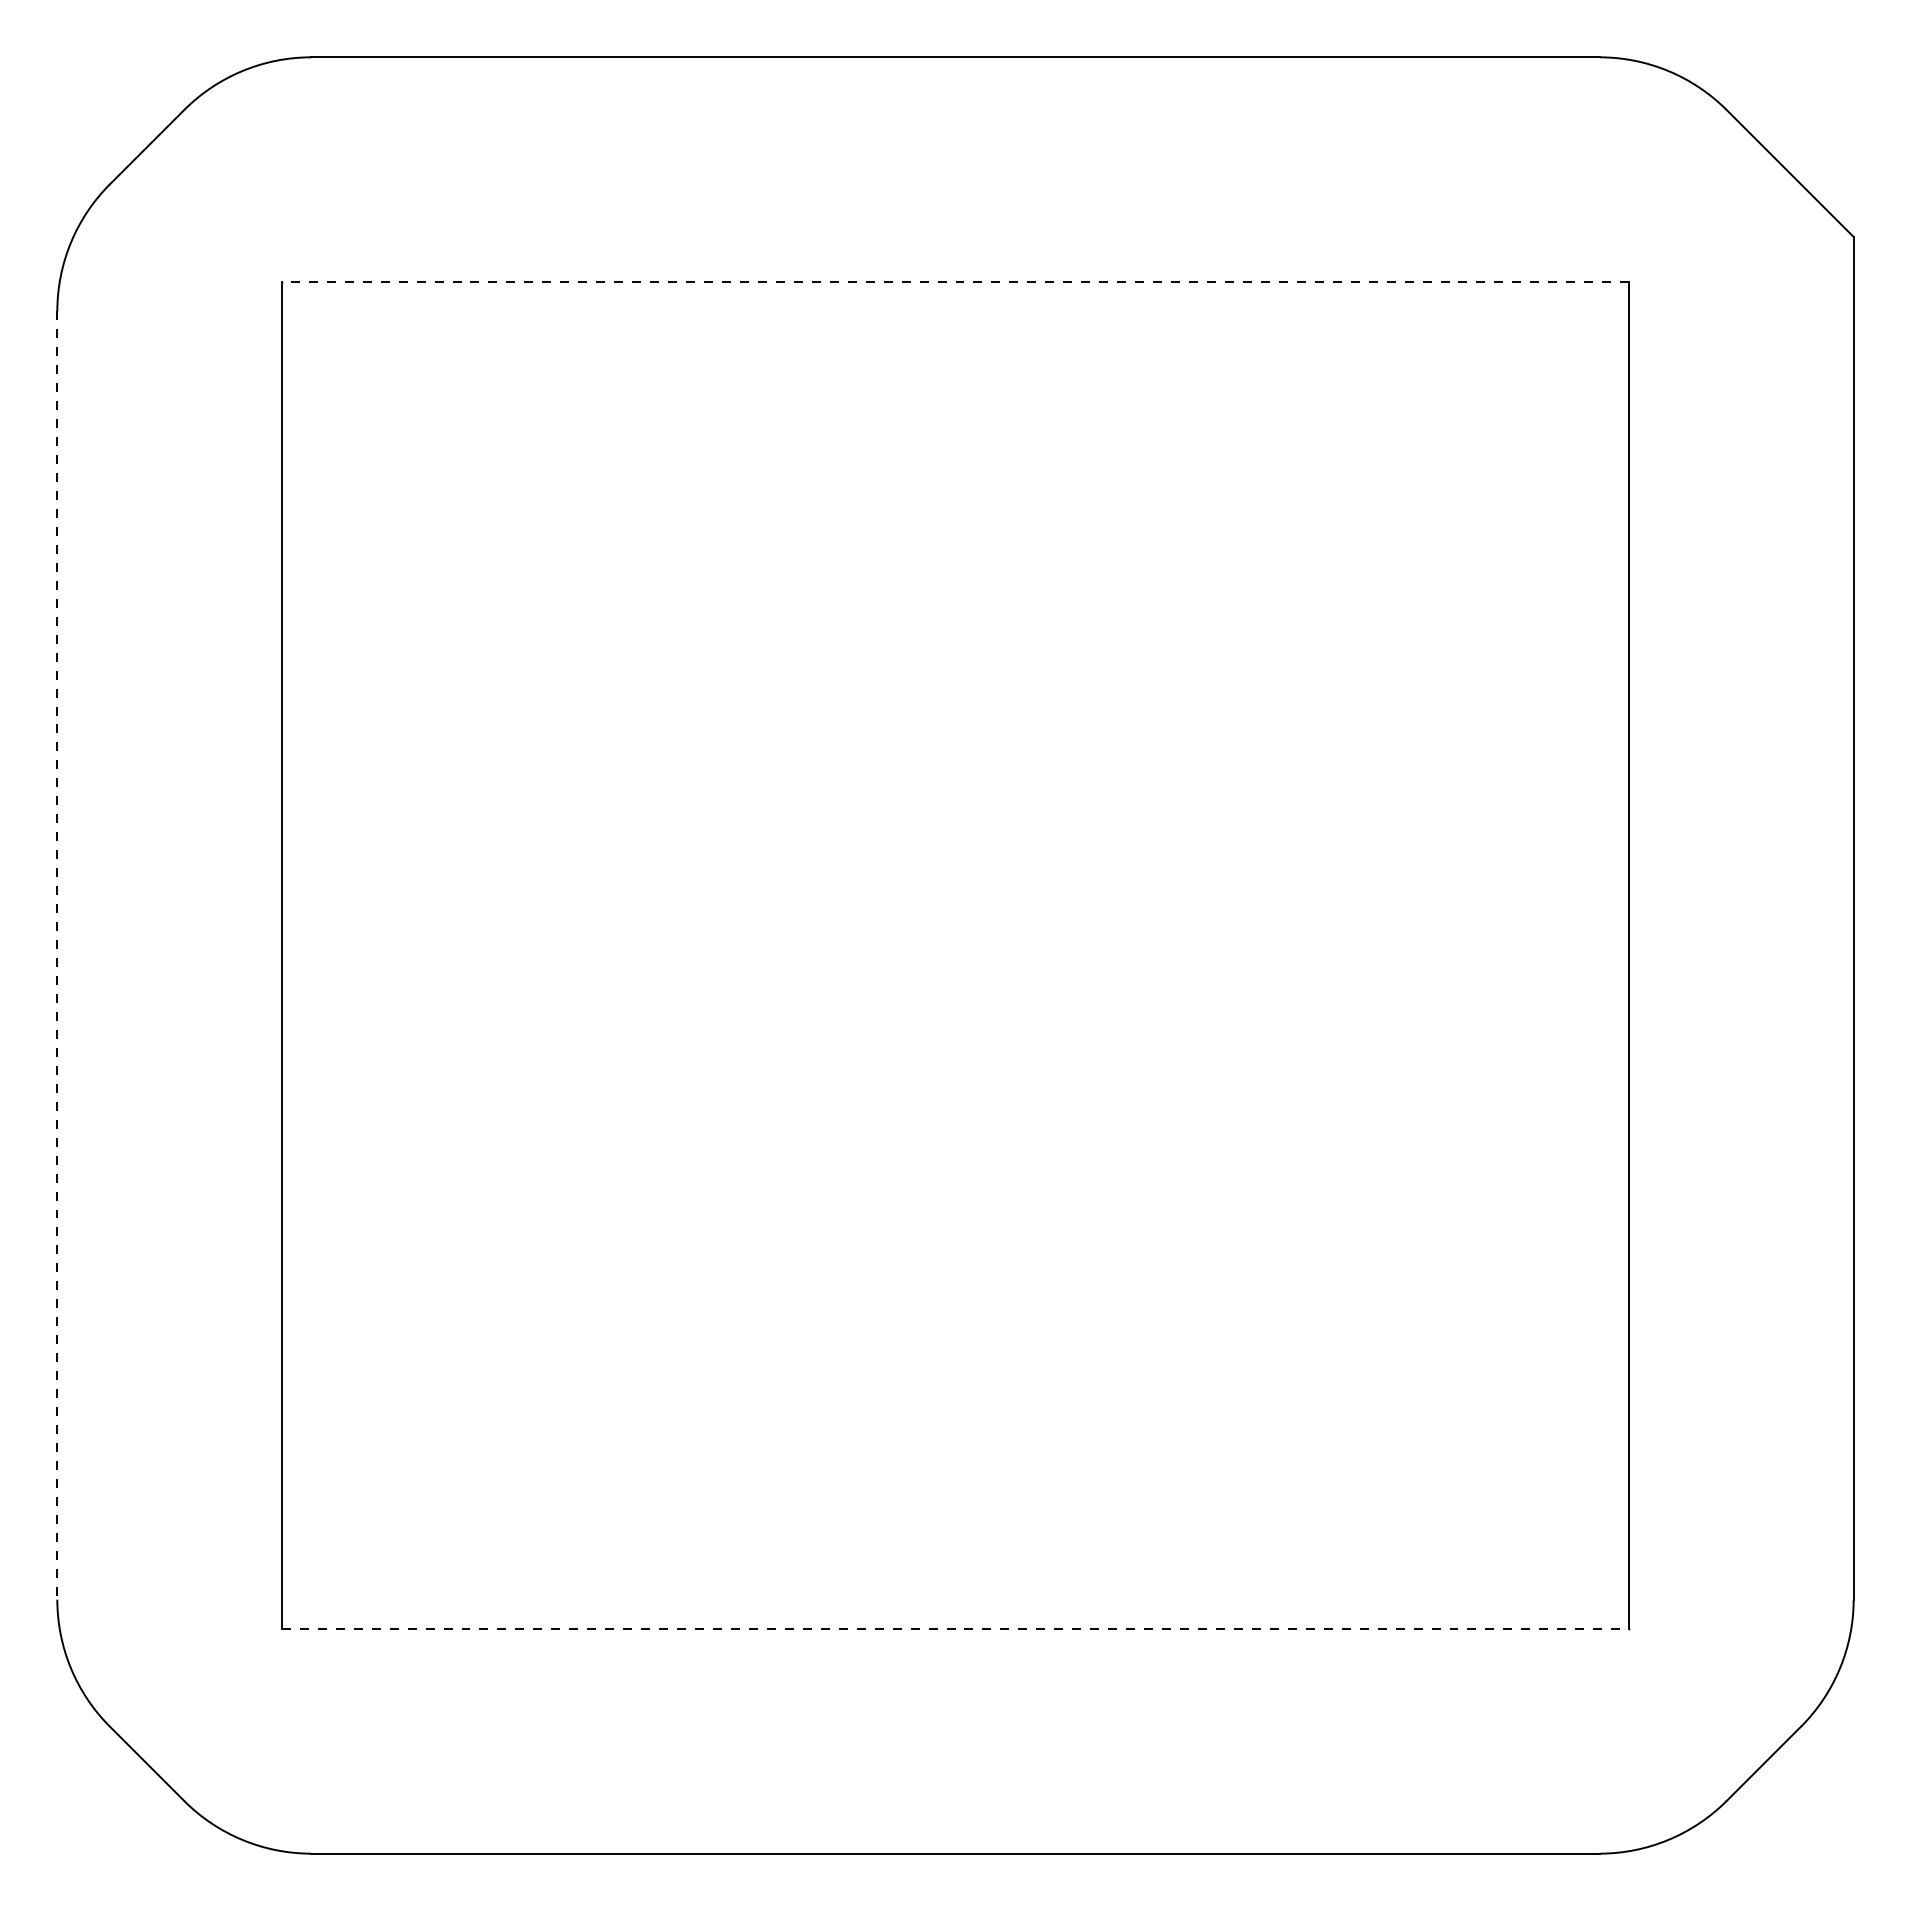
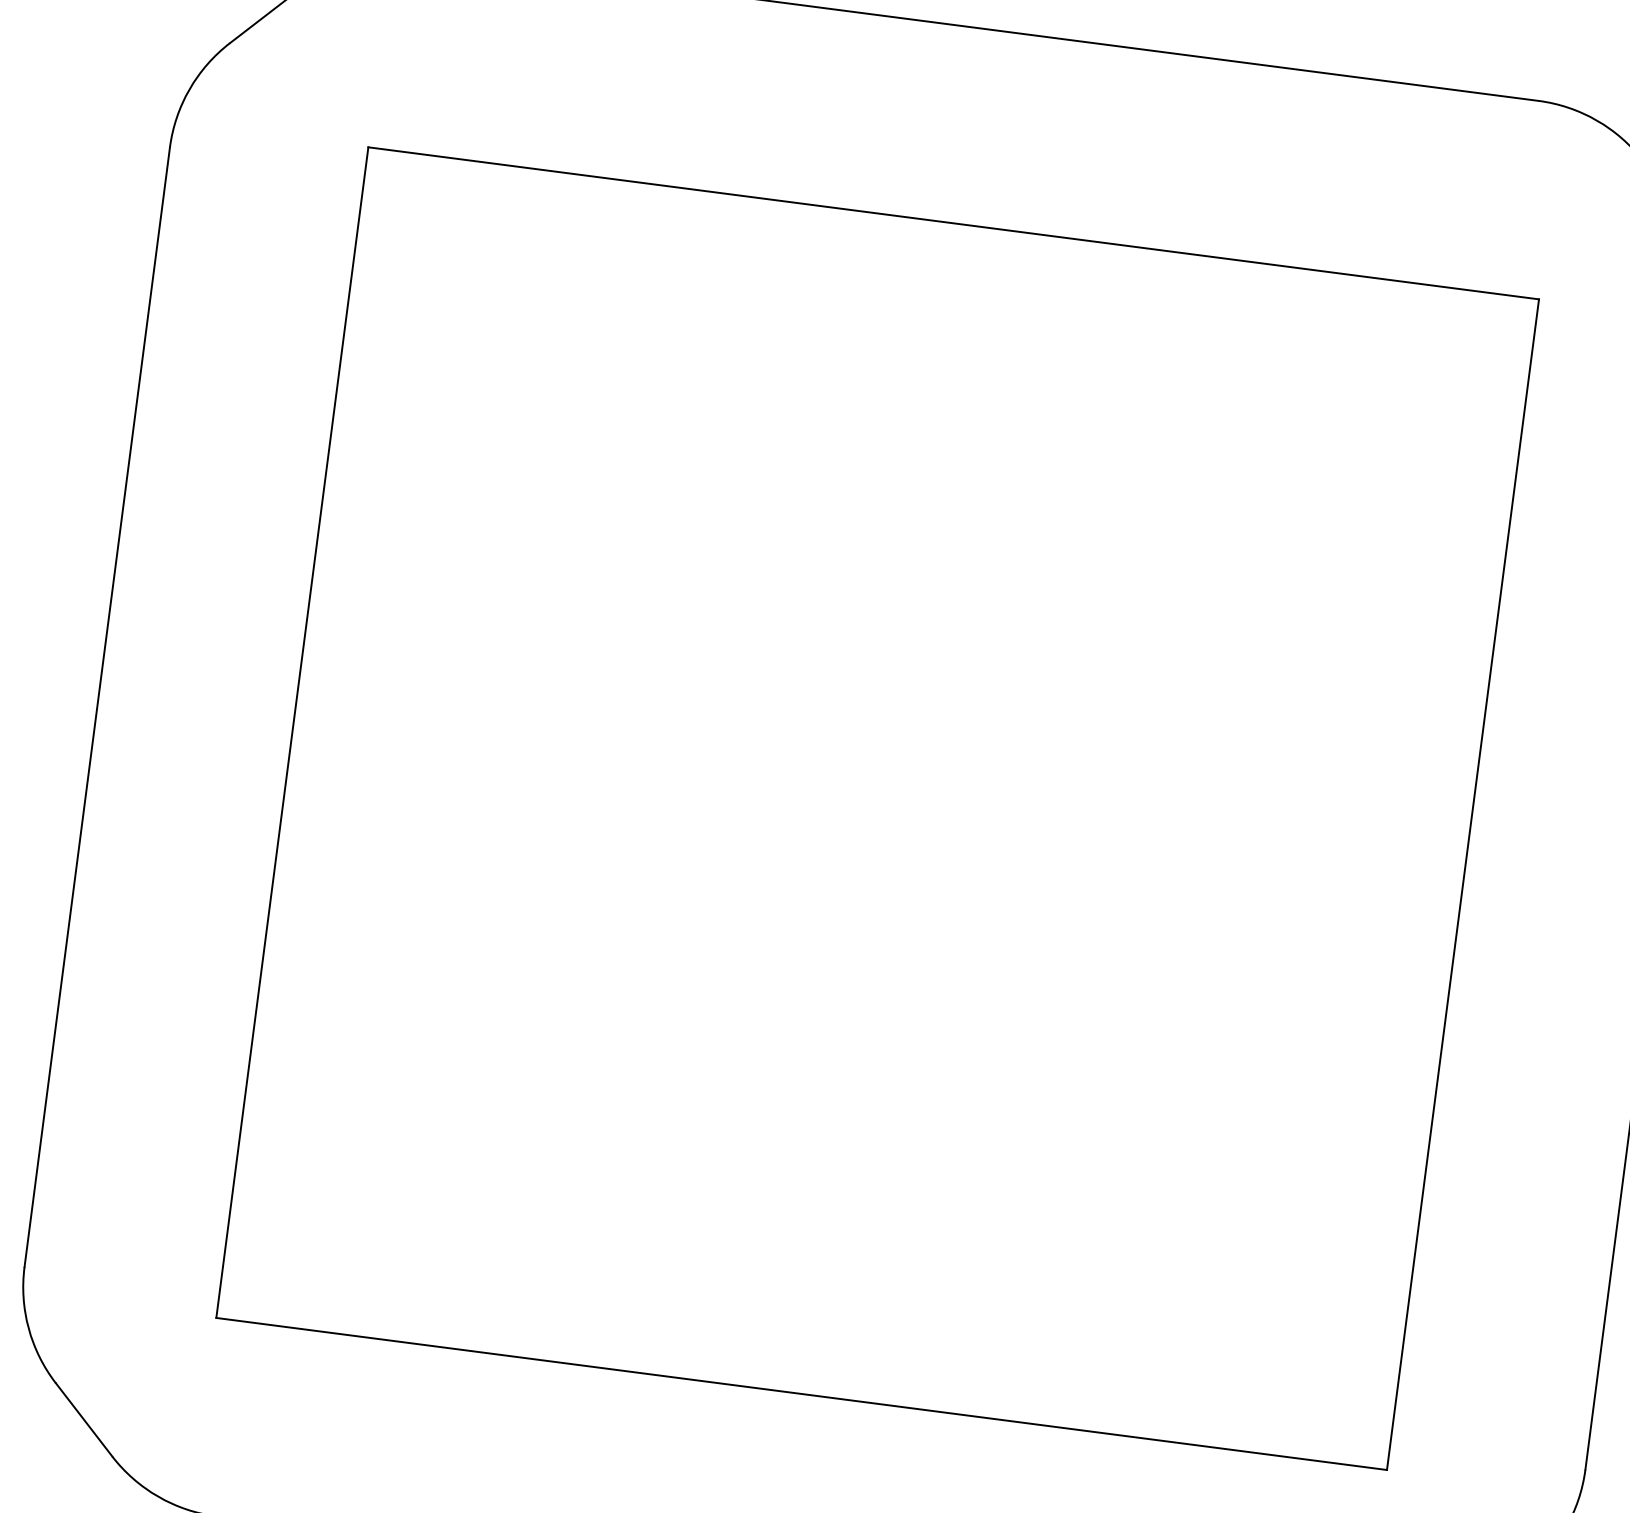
line: (955, 281) -> (953, 223), dashed -> solid
line: (57, 956) -> (97, 708), dashed -> solid
line: (955, 1629) -> (801, 1394), dashed -> solid

